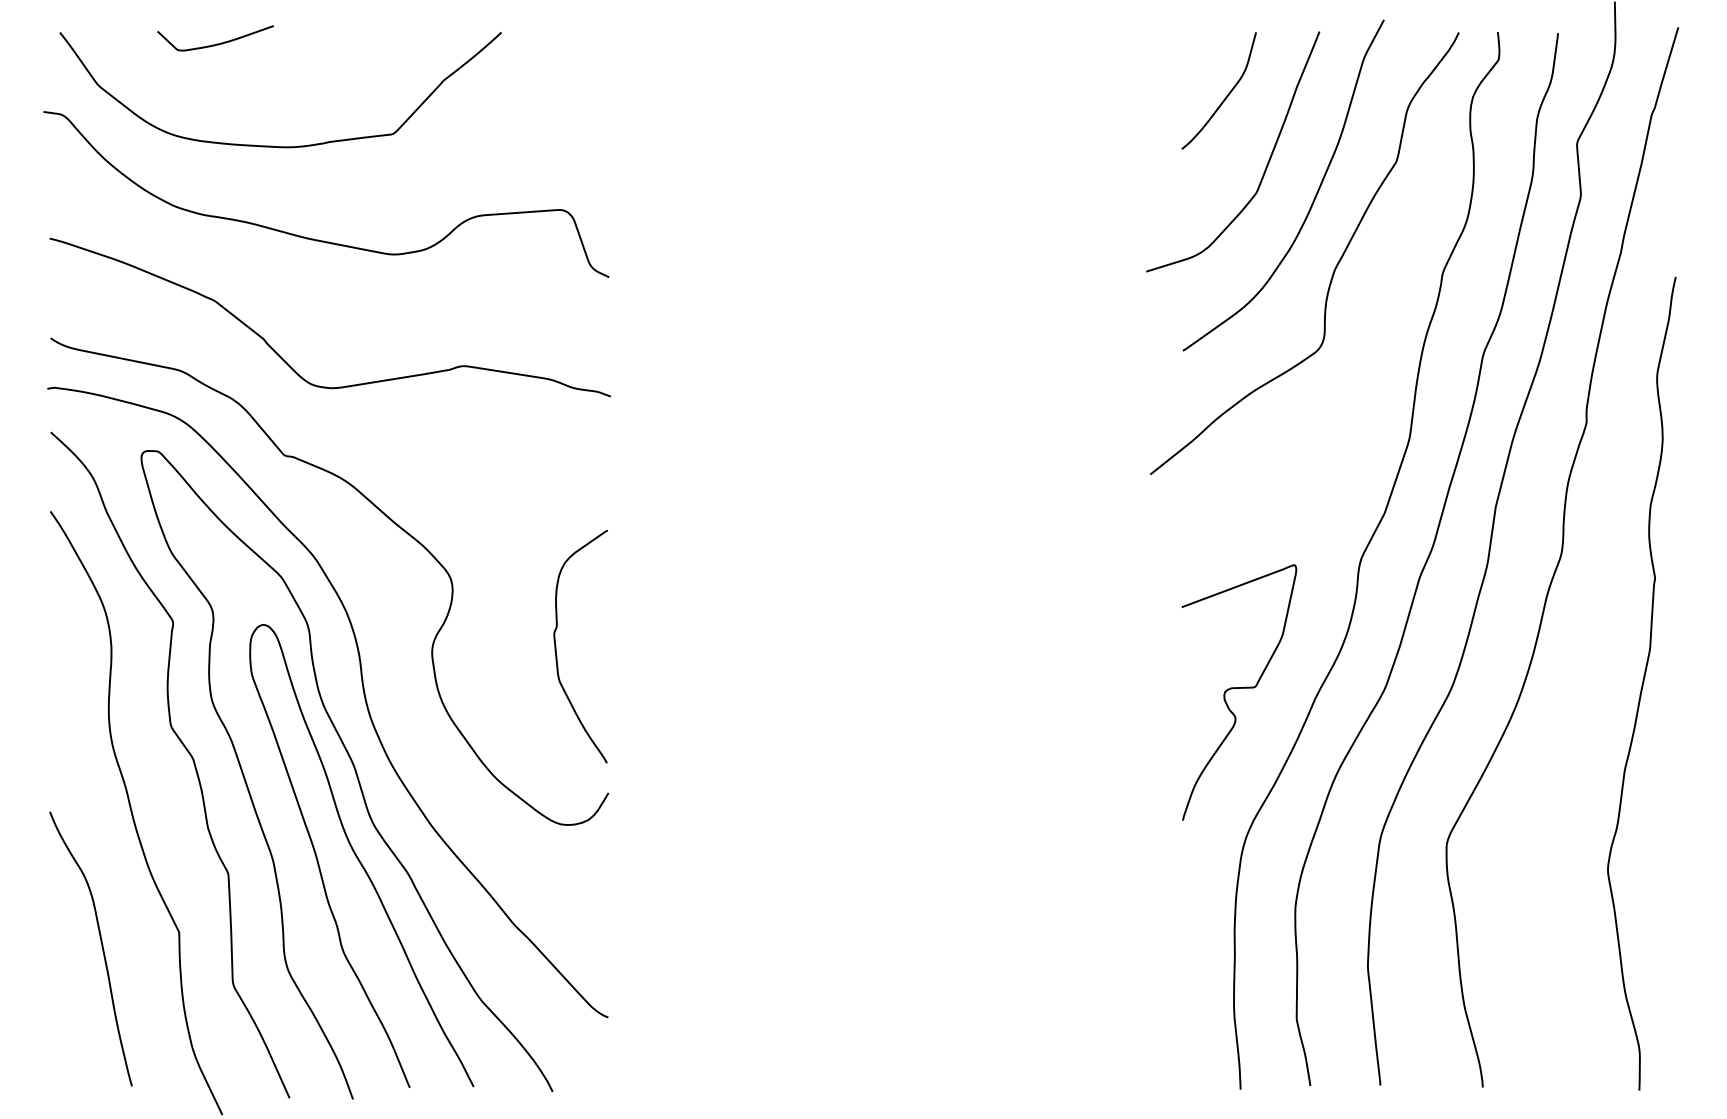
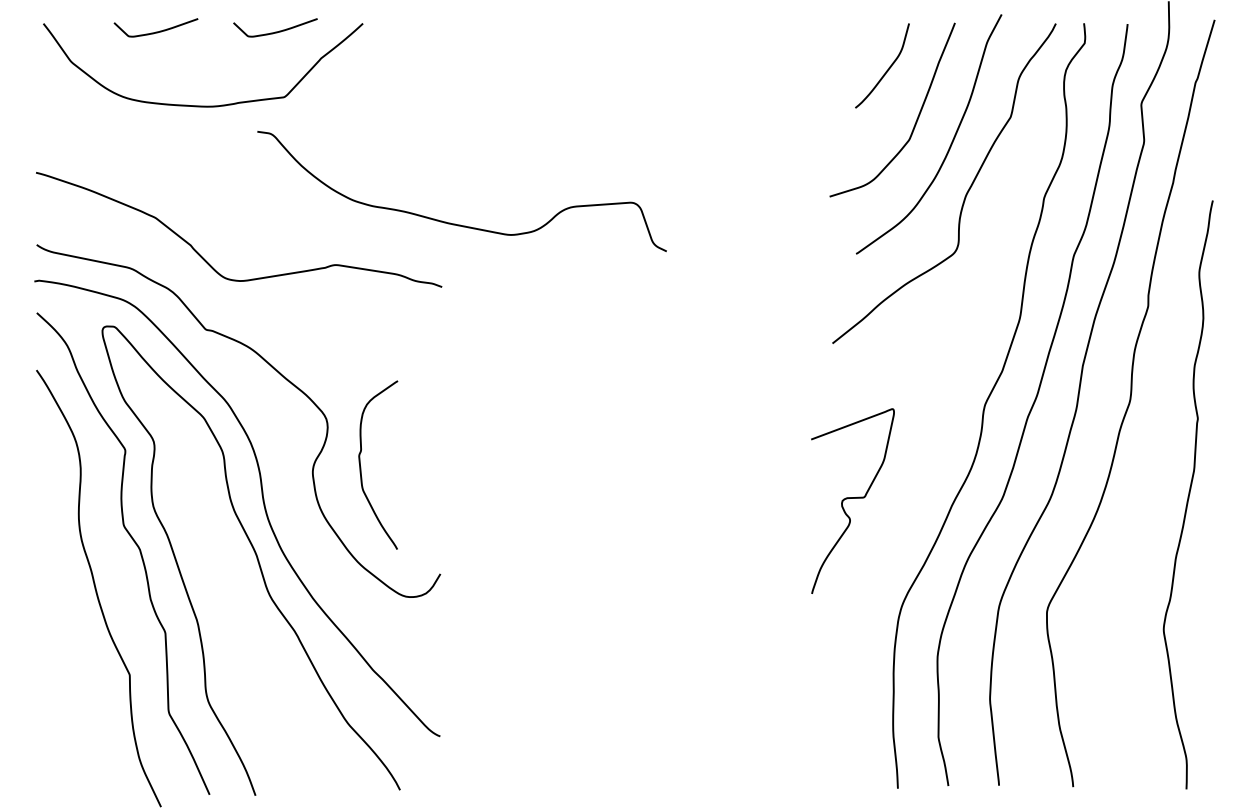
curve: (381, 43) -> (276, 31), added
curve: (318, 239) -> (456, 224), moved
curve: (556, 646) -> (360, 465), moved
curve: (1239, 688) -> (852, 498), moved
curve: (358, 857) -> (259, 620), removed
curve: (101, 947) -> (73, 685), removed

